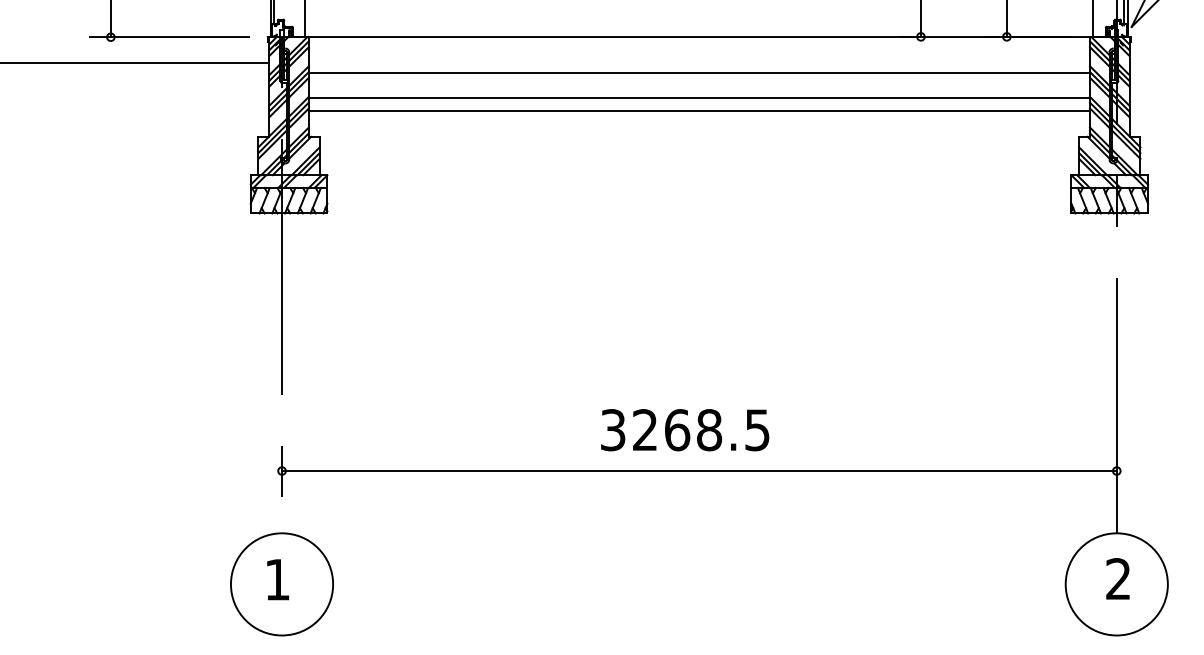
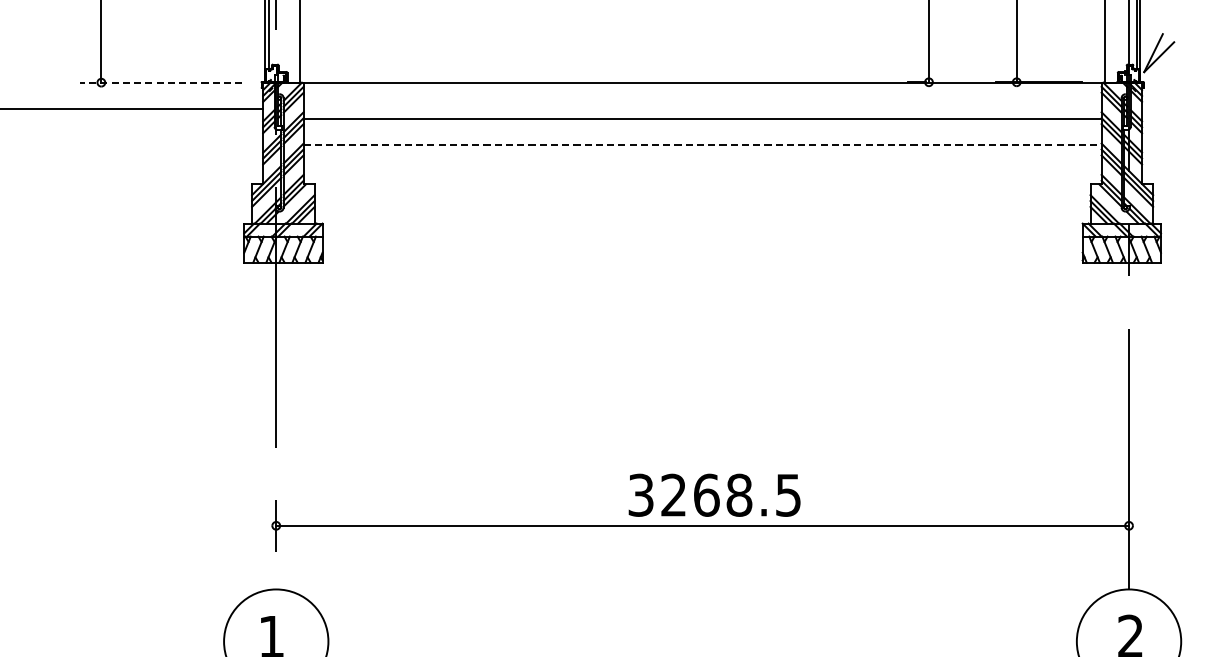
line: (169, 37) -> (161, 82), solid -> dashed
line: (699, 98) -> (702, 145), solid -> dashed
line: (698, 110) -> (701, 157), removed
text: (685, 430) -> (714, 495), moved

